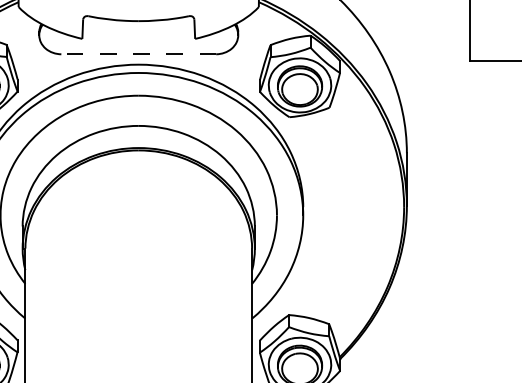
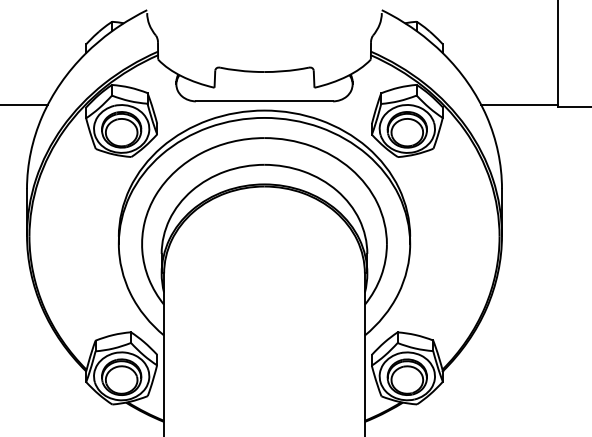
line: (138, 54) -> (264, 101), dashed -> solid
line: (426, 57) -> (519, 104), added

